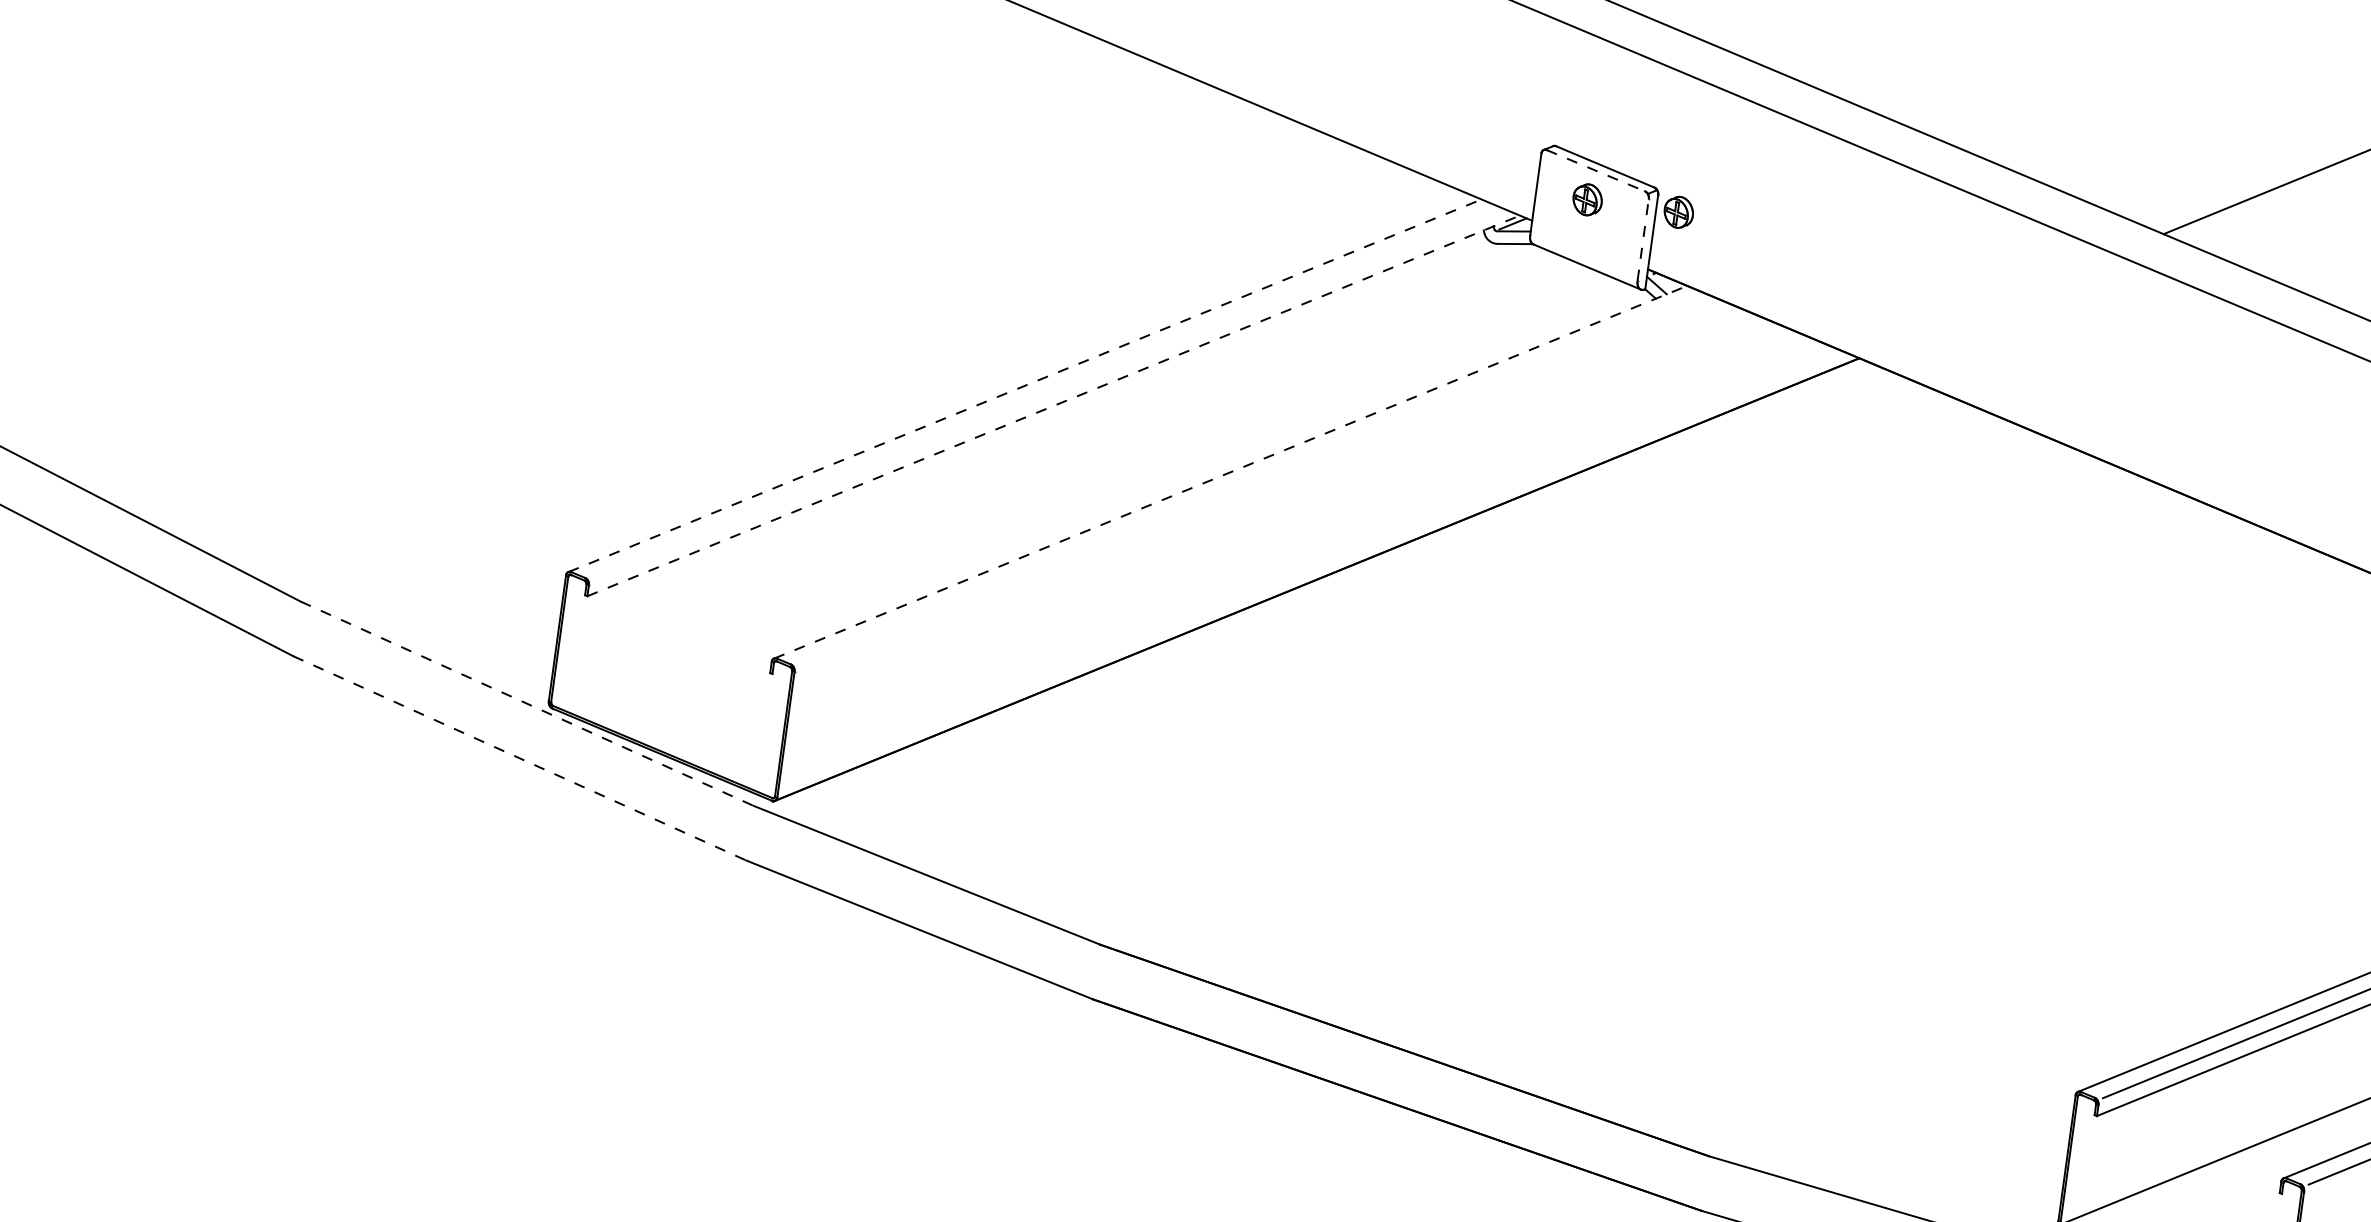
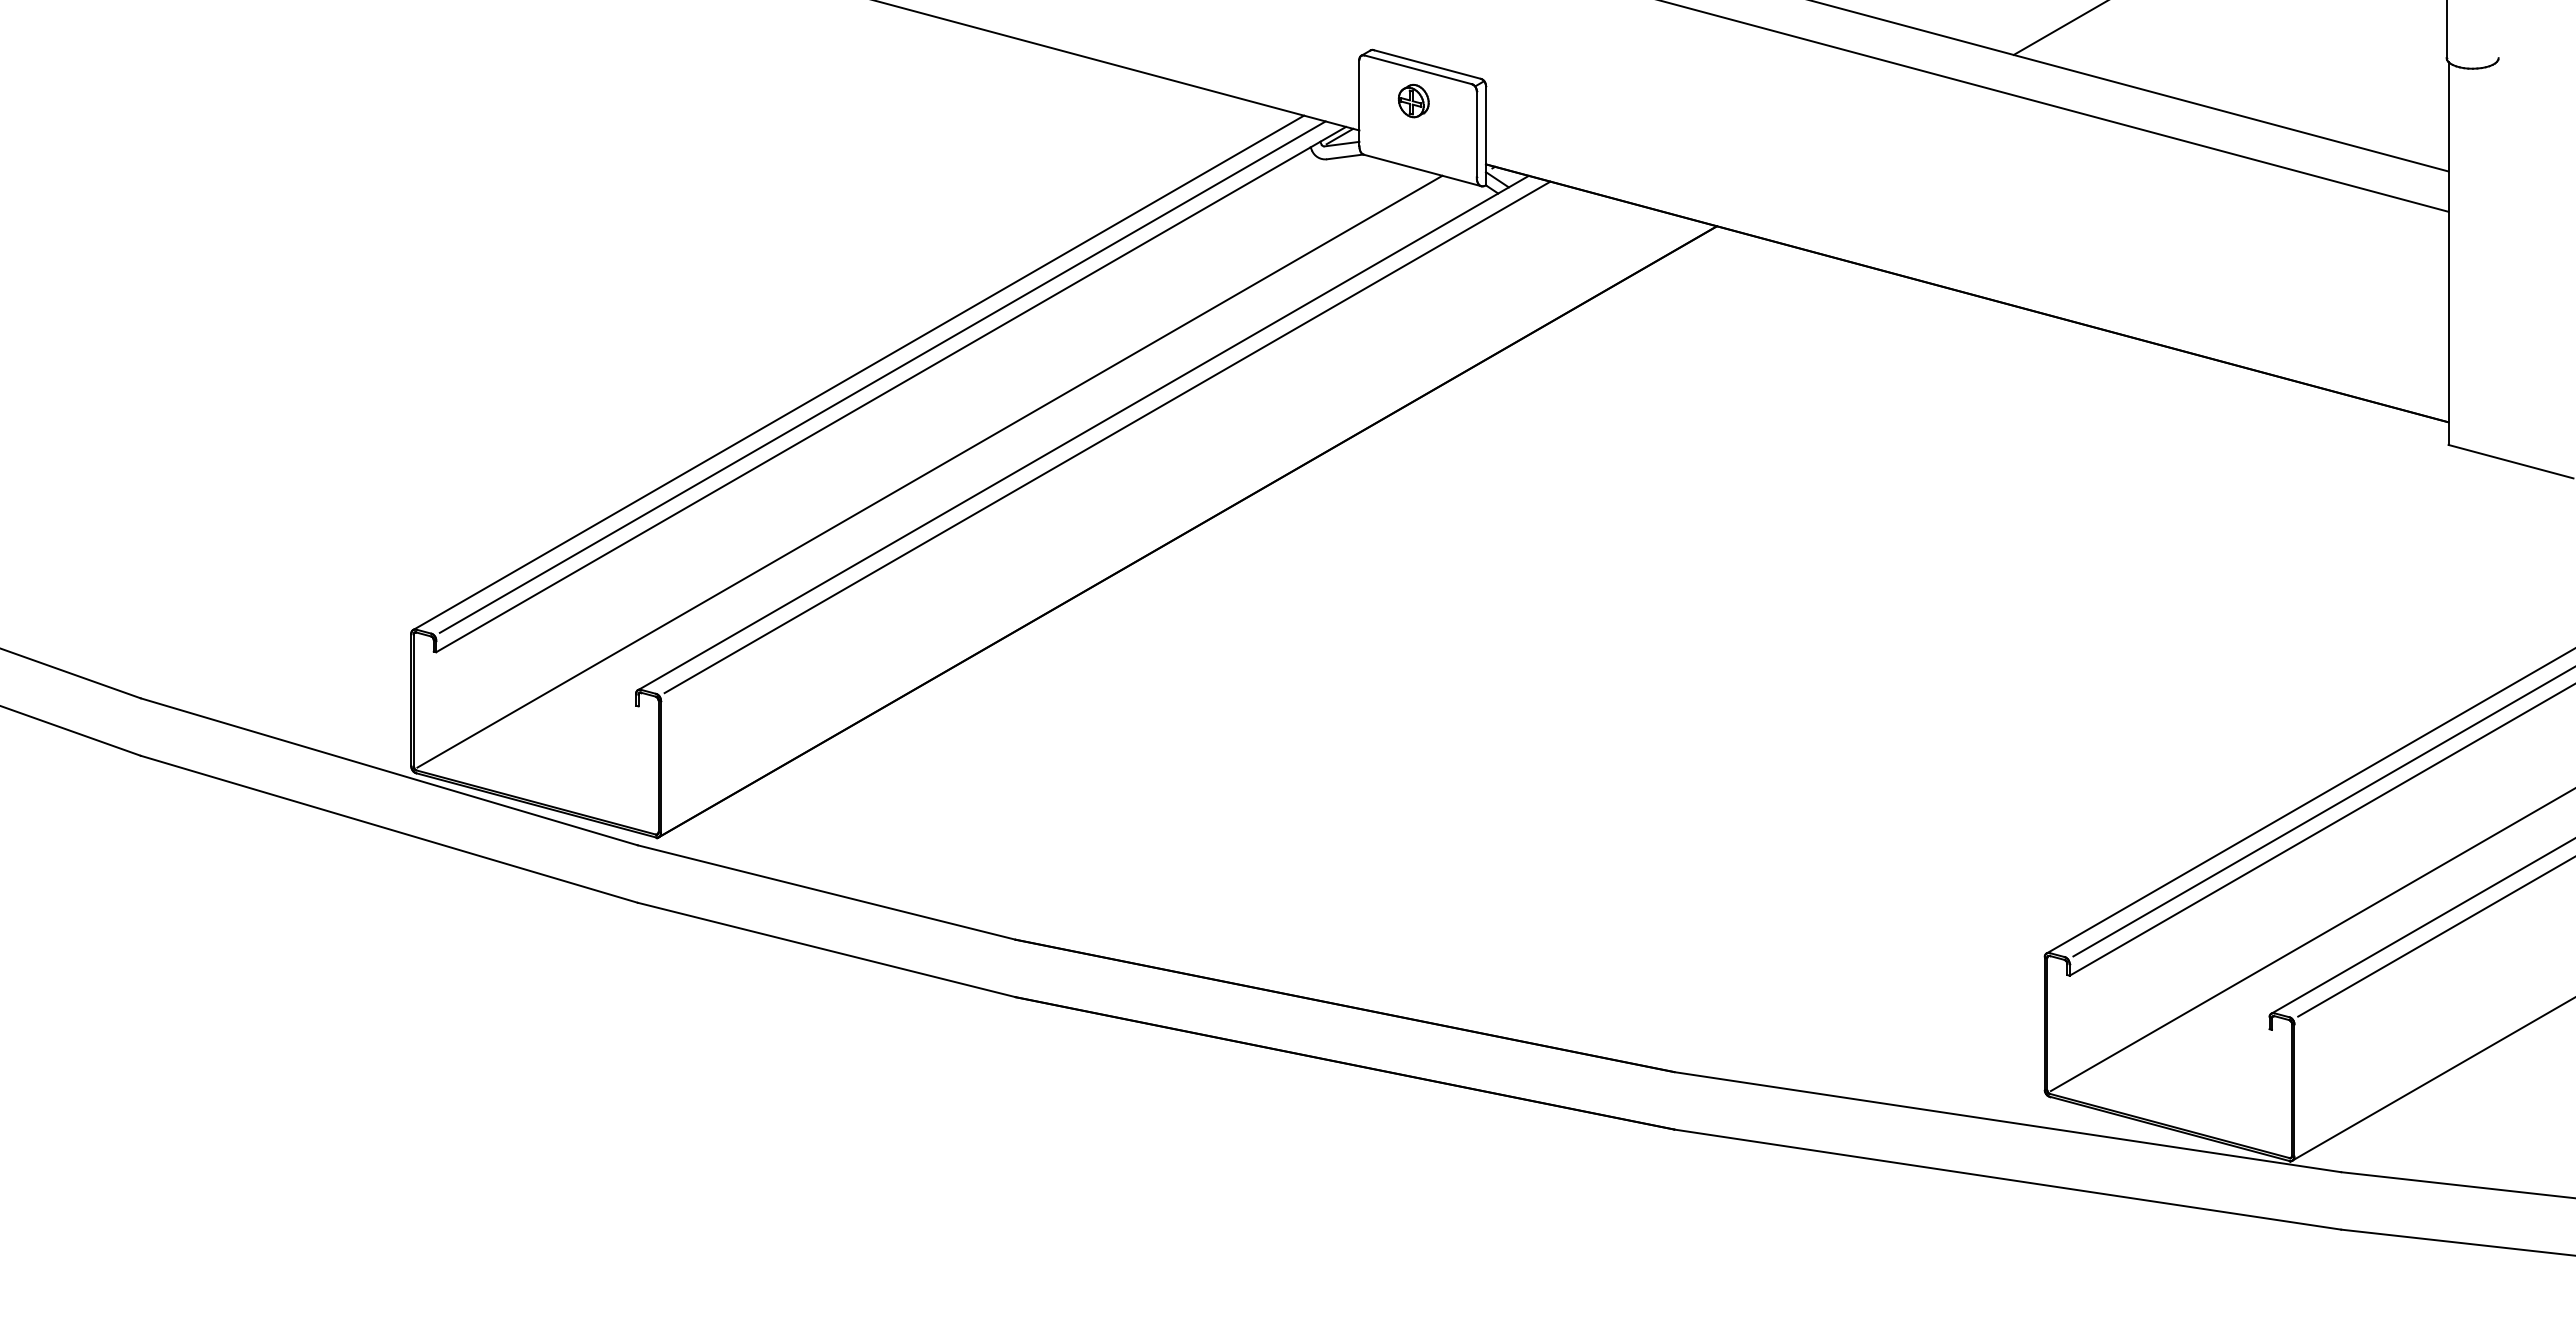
line: (1596, 170) -> (1418, 69), dashed -> solid
part: (1678, 212) -> (1509, 101), removed
line: (1643, 238) -> (1476, 133), dashed -> solid
line: (1025, 385) -> (859, 372), dashed -> solid
line: (1047, 392) -> (882, 376), added
line: (1054, 405) -> (891, 389), dashed -> solid
line: (1230, 471) -> (1083, 432), dashed -> solid
line: (1252, 479) -> (1107, 437), added
line: (1079, 488) -> (929, 471), added
line: (527, 704) -> (389, 772), dashed -> solid
line: (519, 758) -> (389, 829), dashed -> solid

